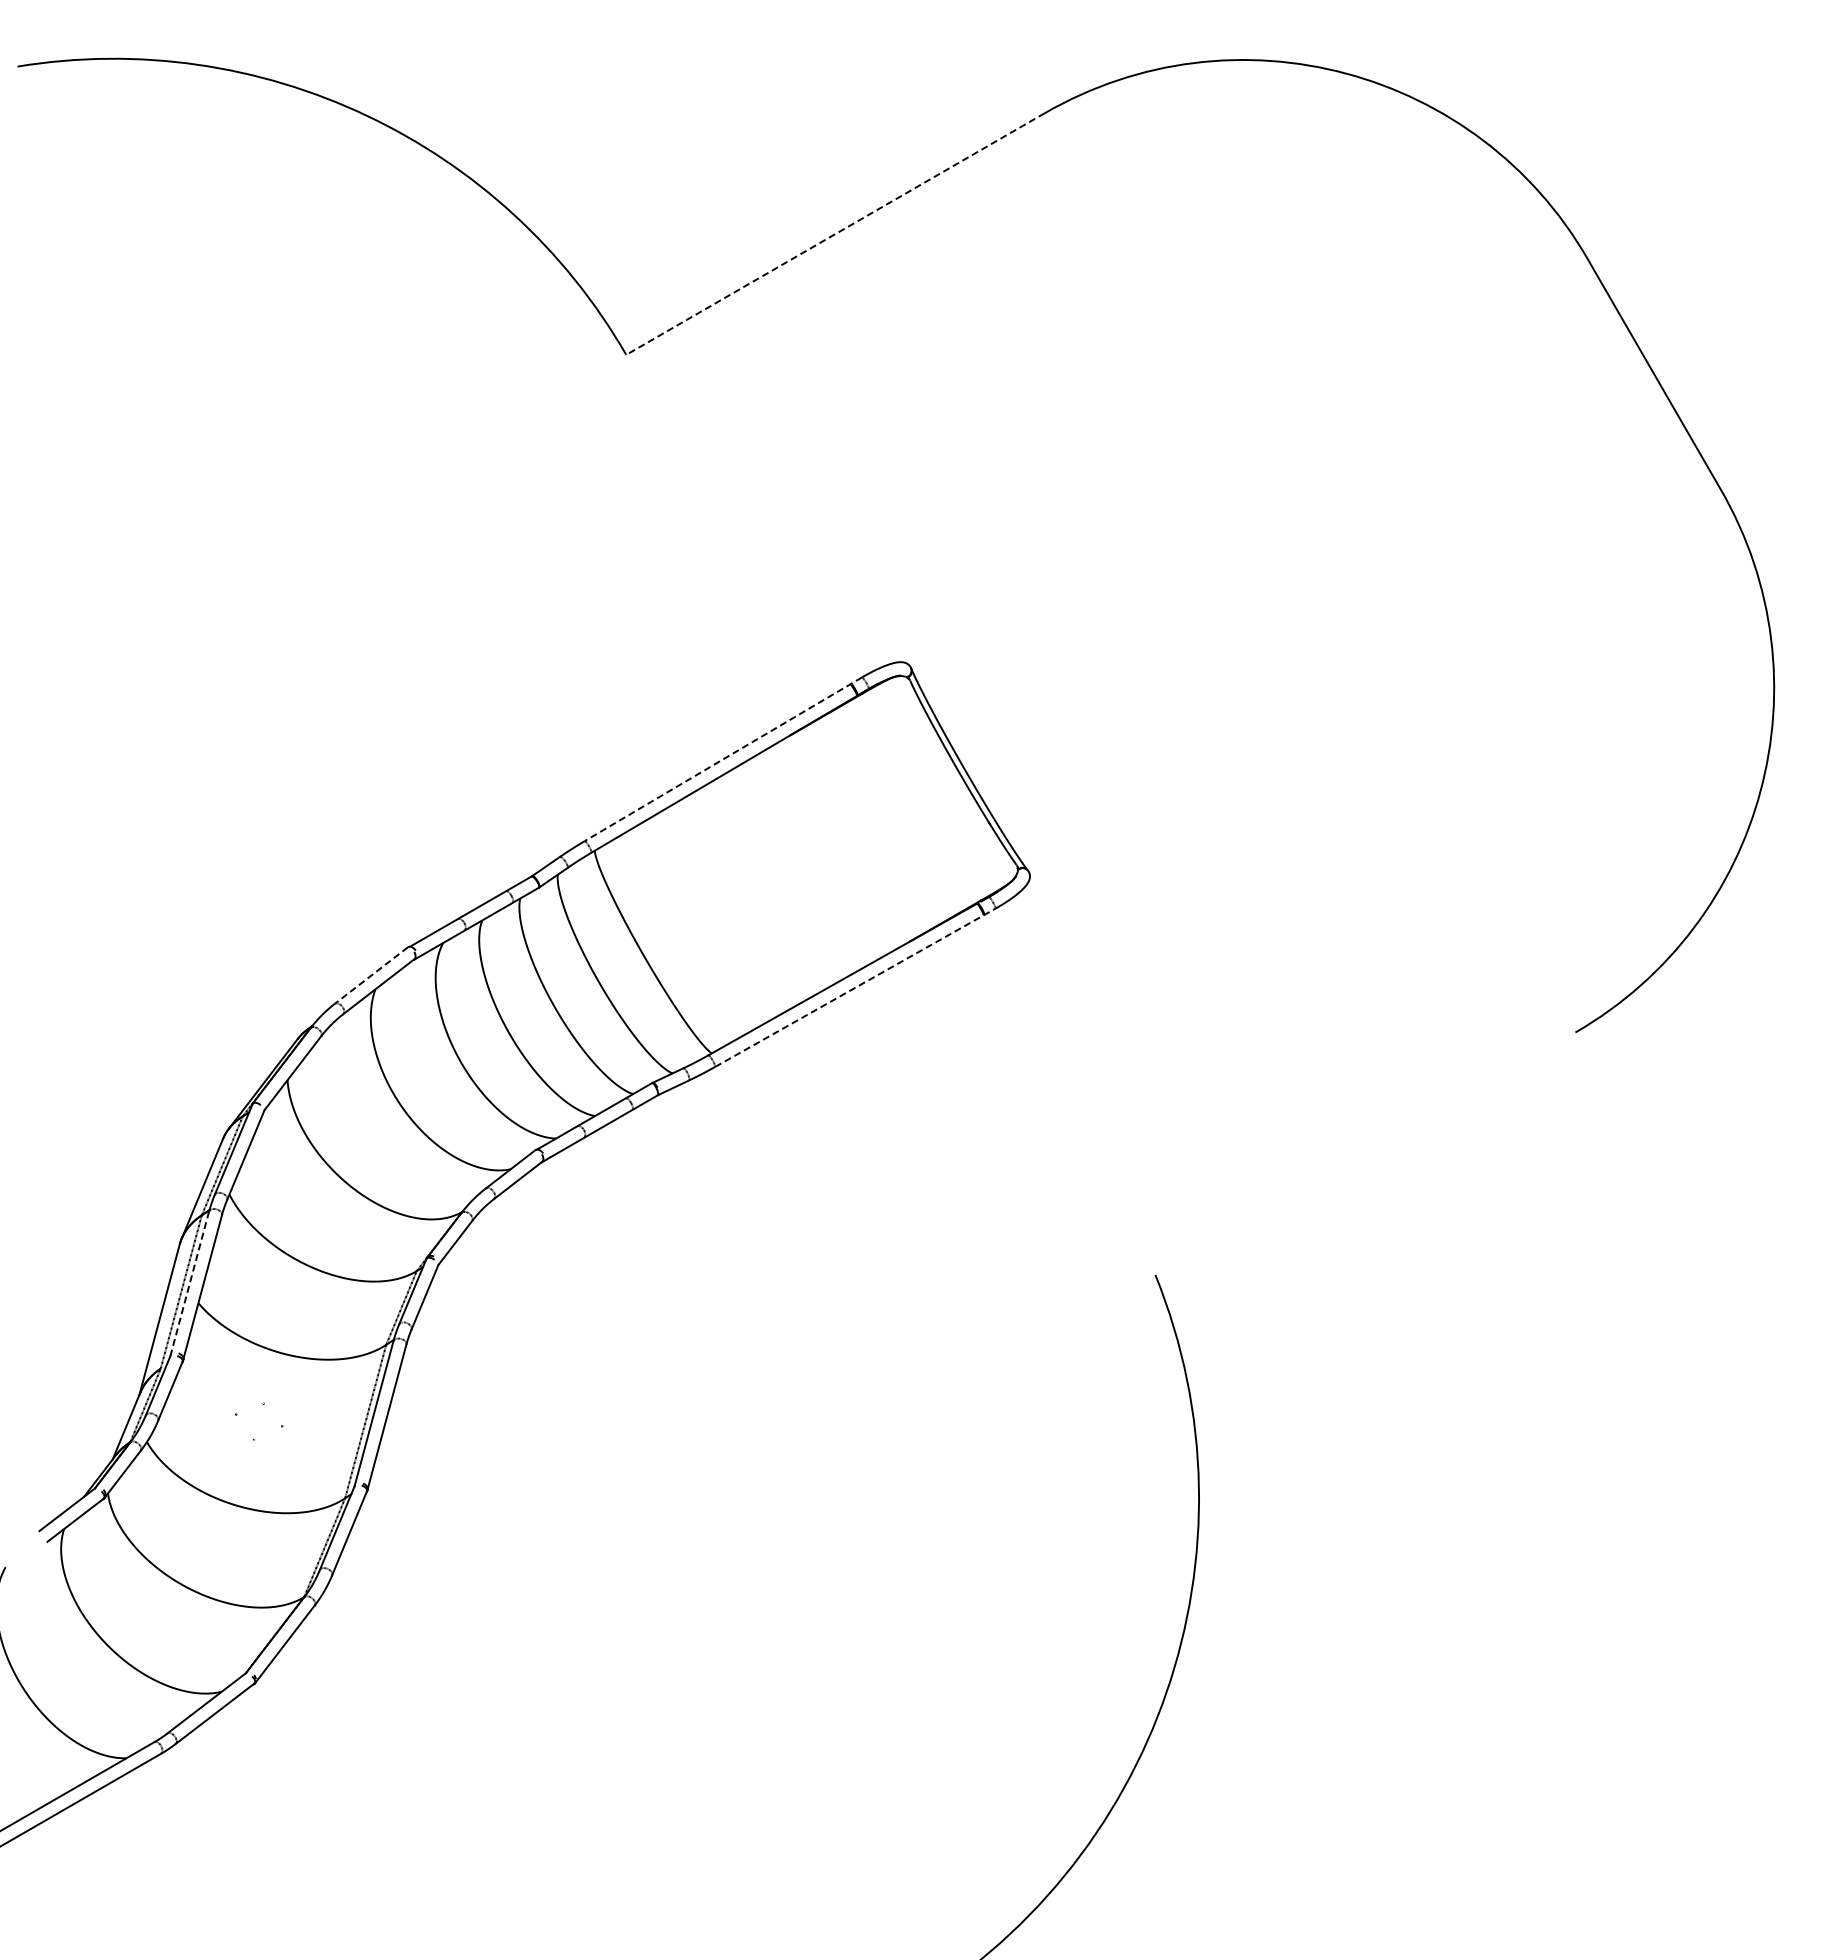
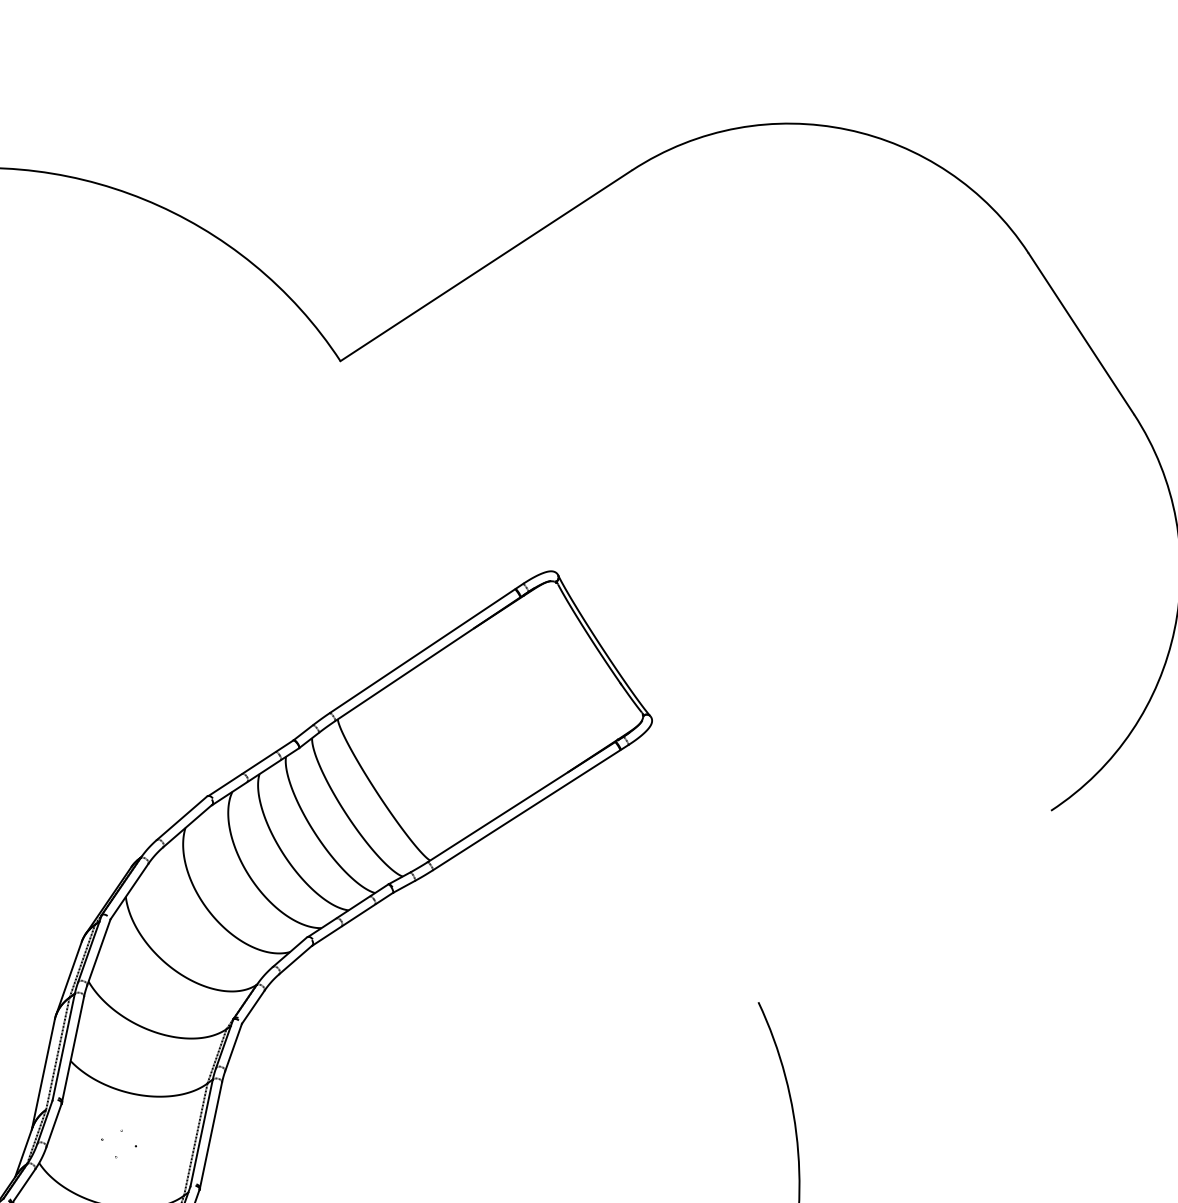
line: (835, 234) -> (486, 266), dashed -> solid
line: (723, 759) -> (426, 648), dashed -> solid
line: (371, 975) -> (182, 818), dashed -> solid
line: (855, 987) -> (530, 807), dashed -> solid
line: (189, 1284) -> (63, 1047), dashed -> solid

